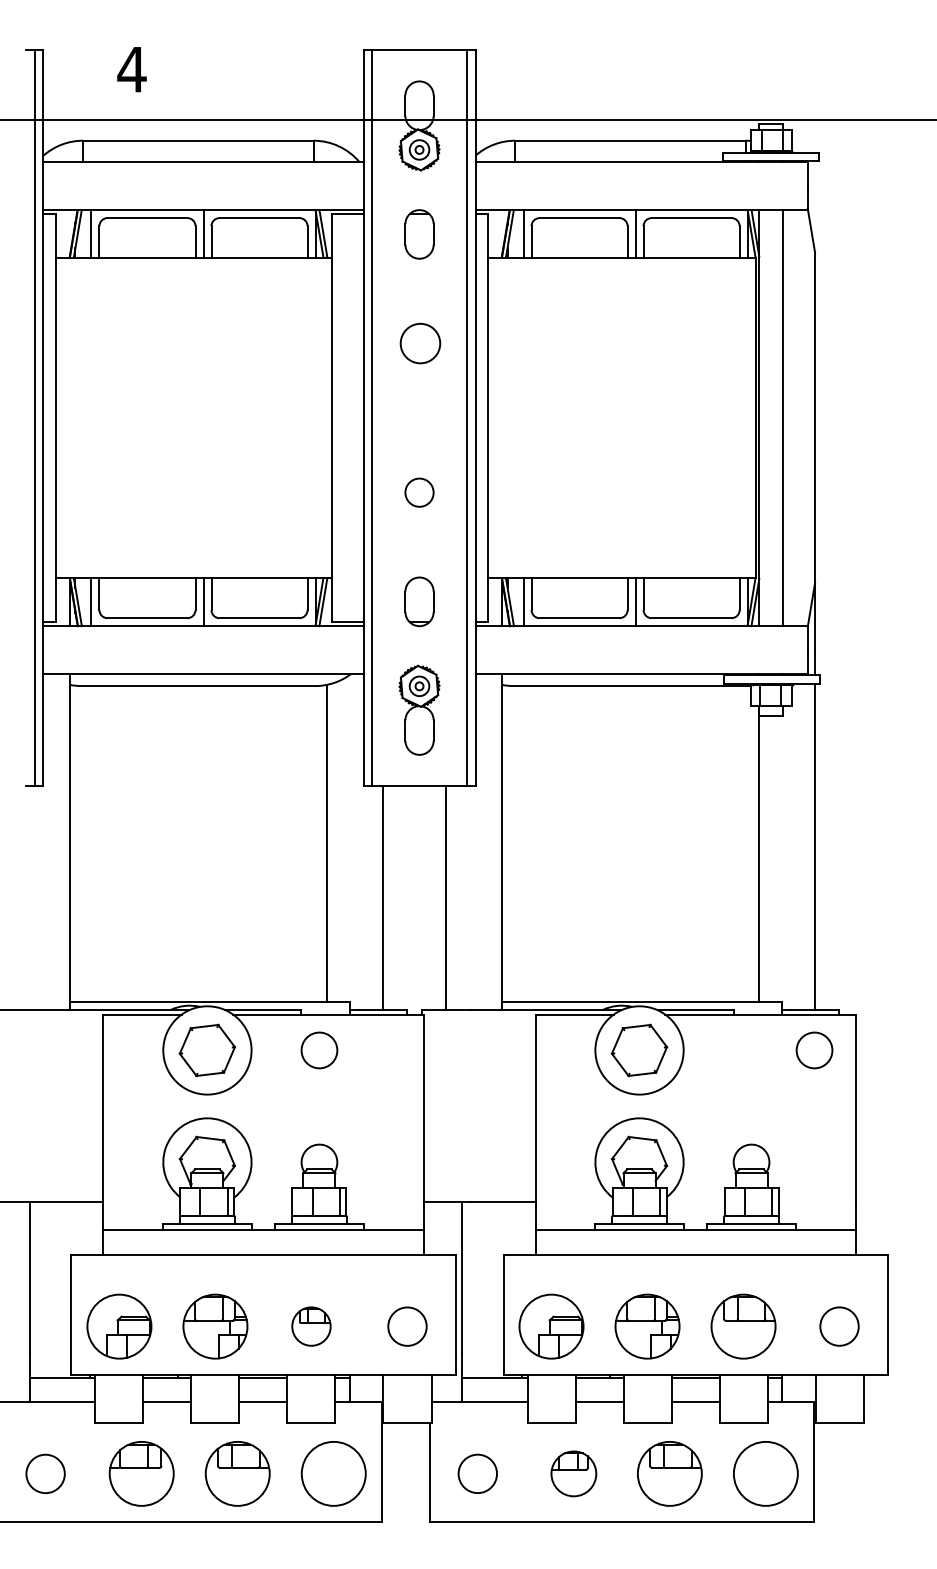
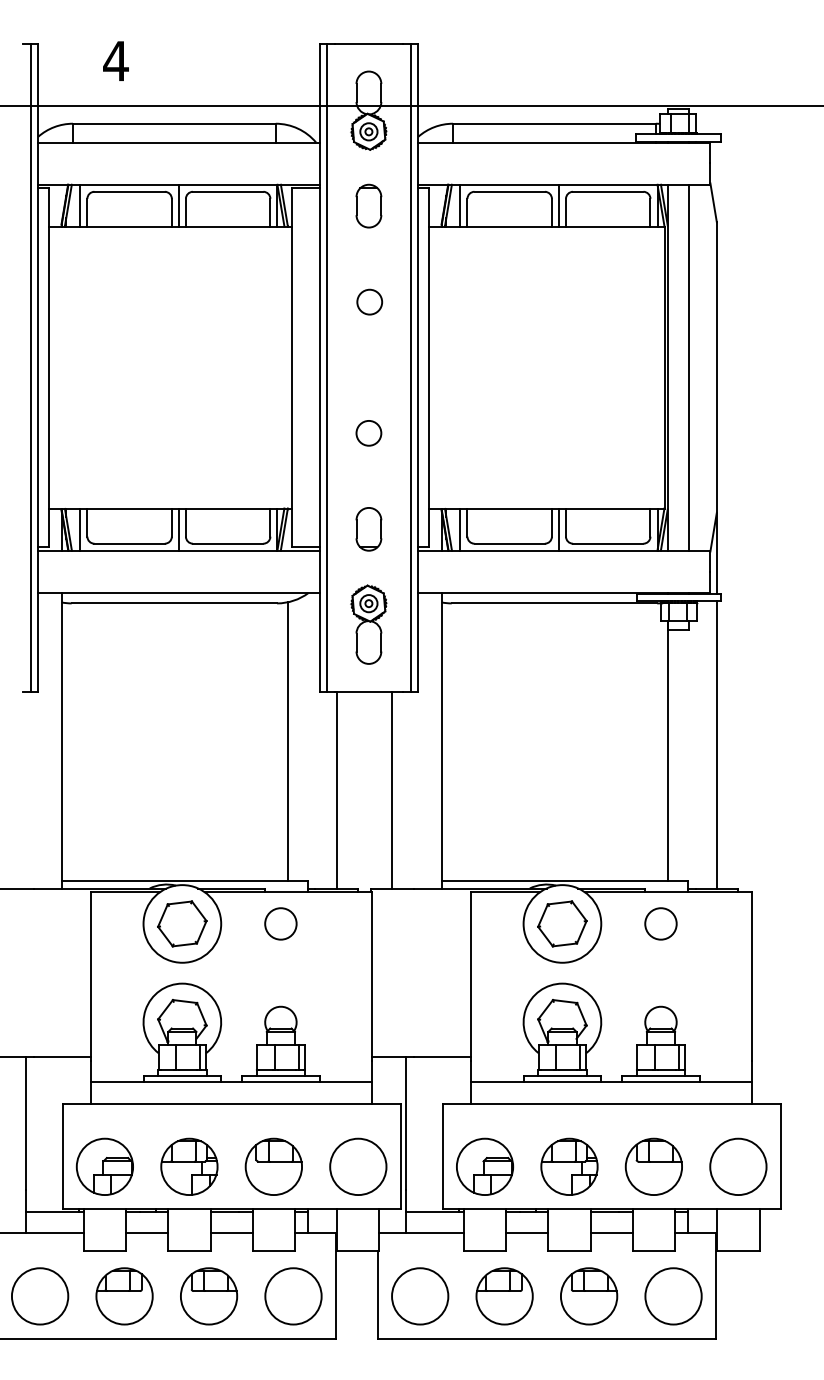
circle: (420, 343) -> (369, 302), size x0.71
circle: (814, 1050) -> (660, 923), moved
part: (311, 1326) -> (273, 1166), size x1.67
circle: (407, 1326) -> (358, 1166), size x1.67
circle: (839, 1326) -> (738, 1166), size x1.67
circle: (45, 1473) -> (39, 1296), size x1.67
circle: (477, 1473) -> (419, 1296), size x1.67
part: (573, 1473) -> (504, 1296), size x1.43

